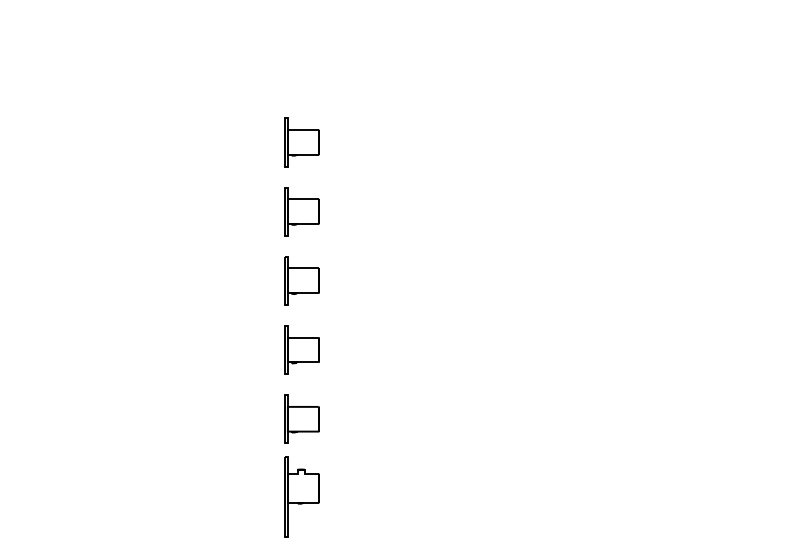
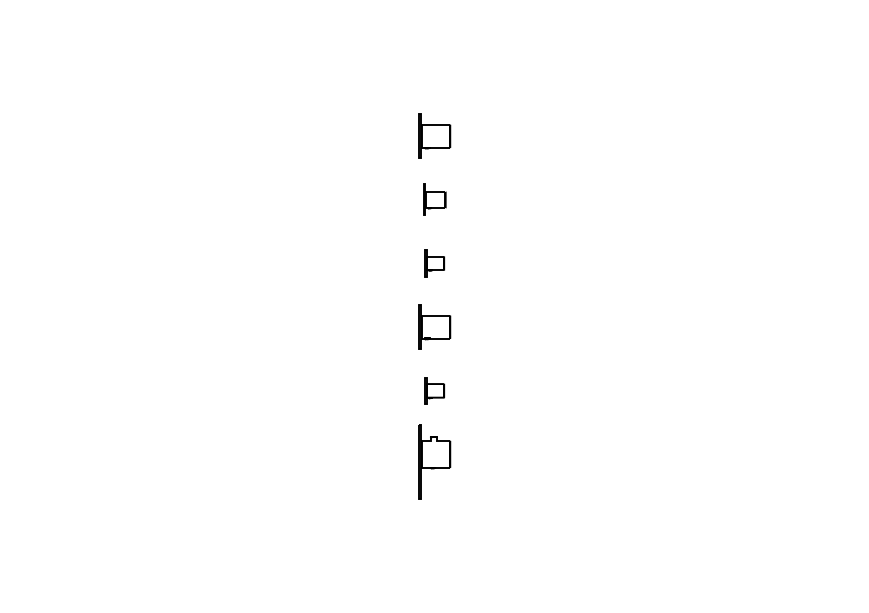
part: (301, 211) -> (434, 199), size x0.7
part: (301, 280) -> (434, 263), size x0.6
part: (301, 418) -> (434, 390), size x0.6

